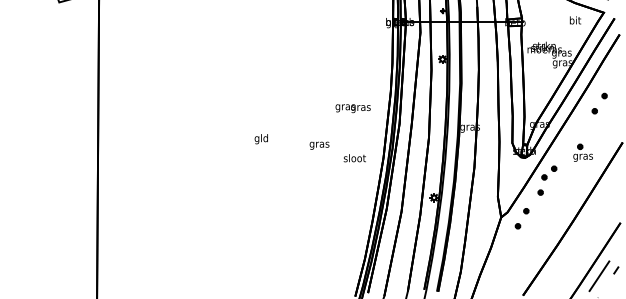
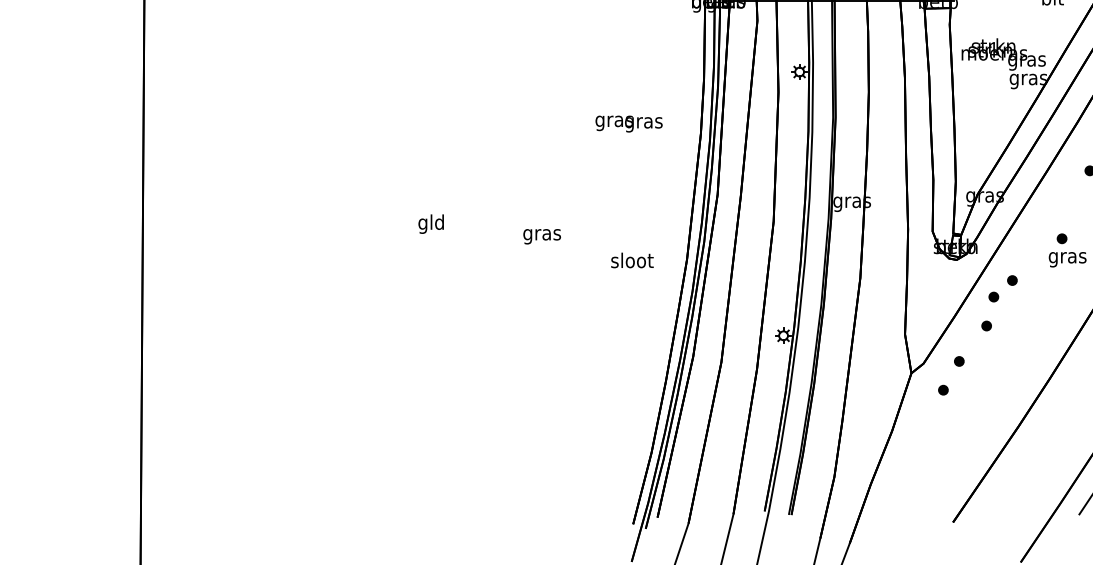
text: (352, 108) -> (627, 123), moved
text: (260, 139) -> (429, 224), moved
text: (319, 145) -> (542, 236), moved

